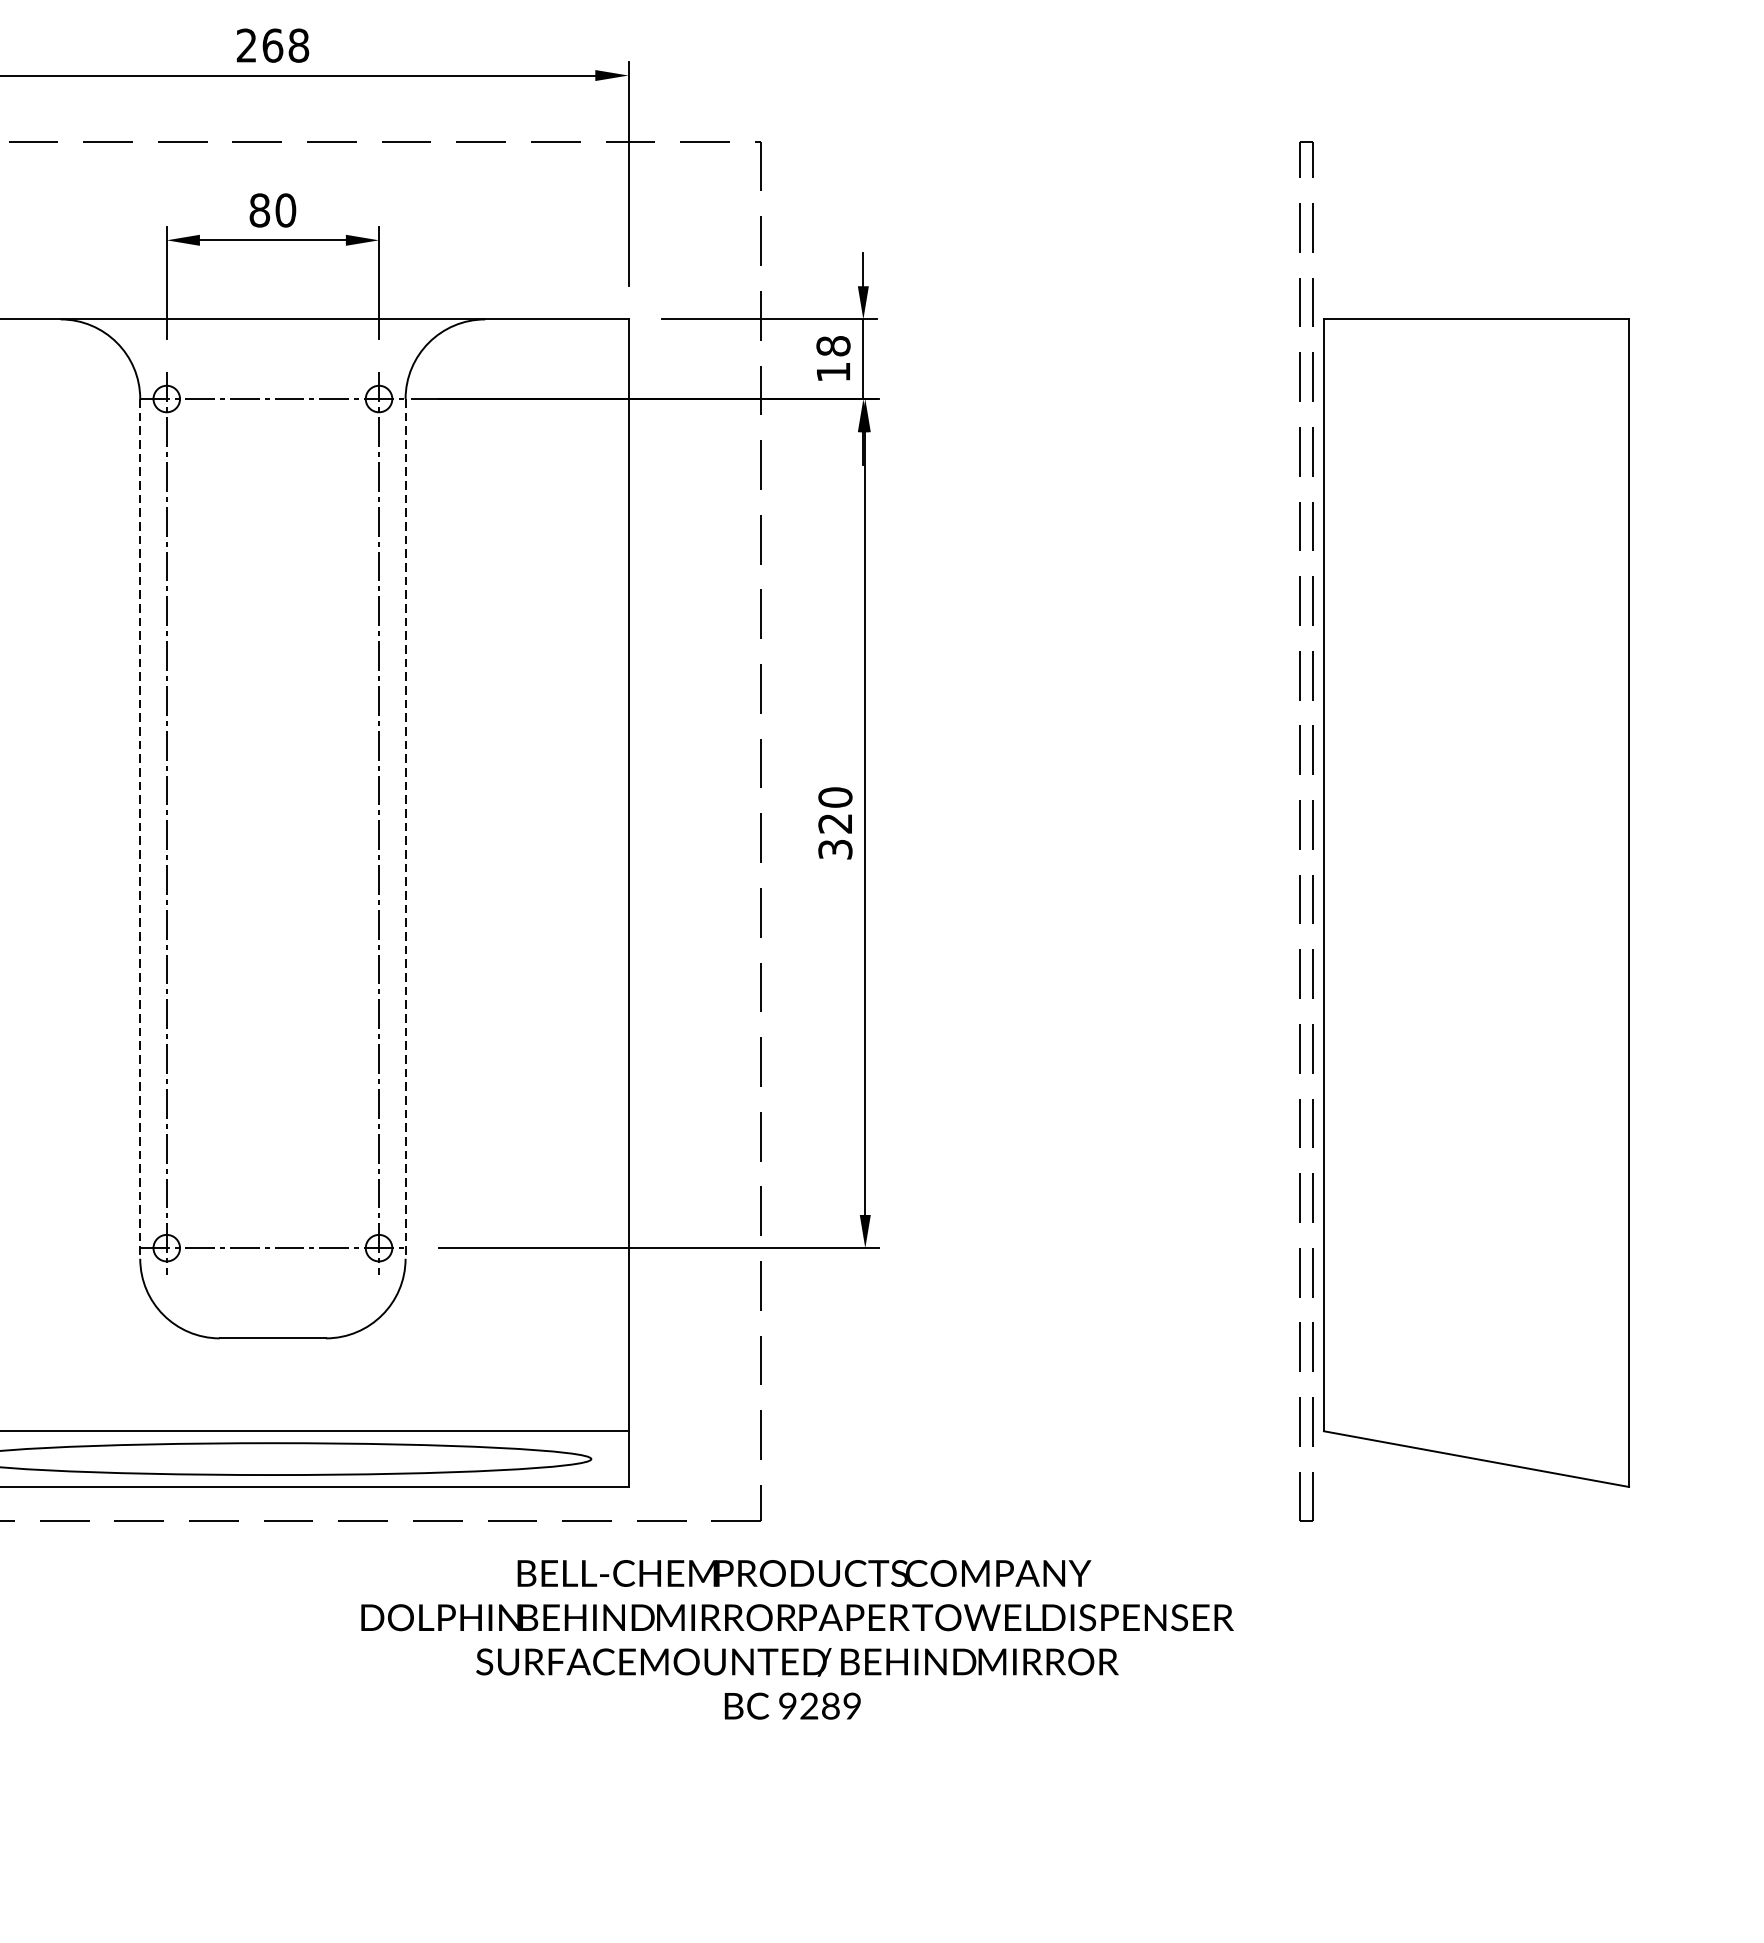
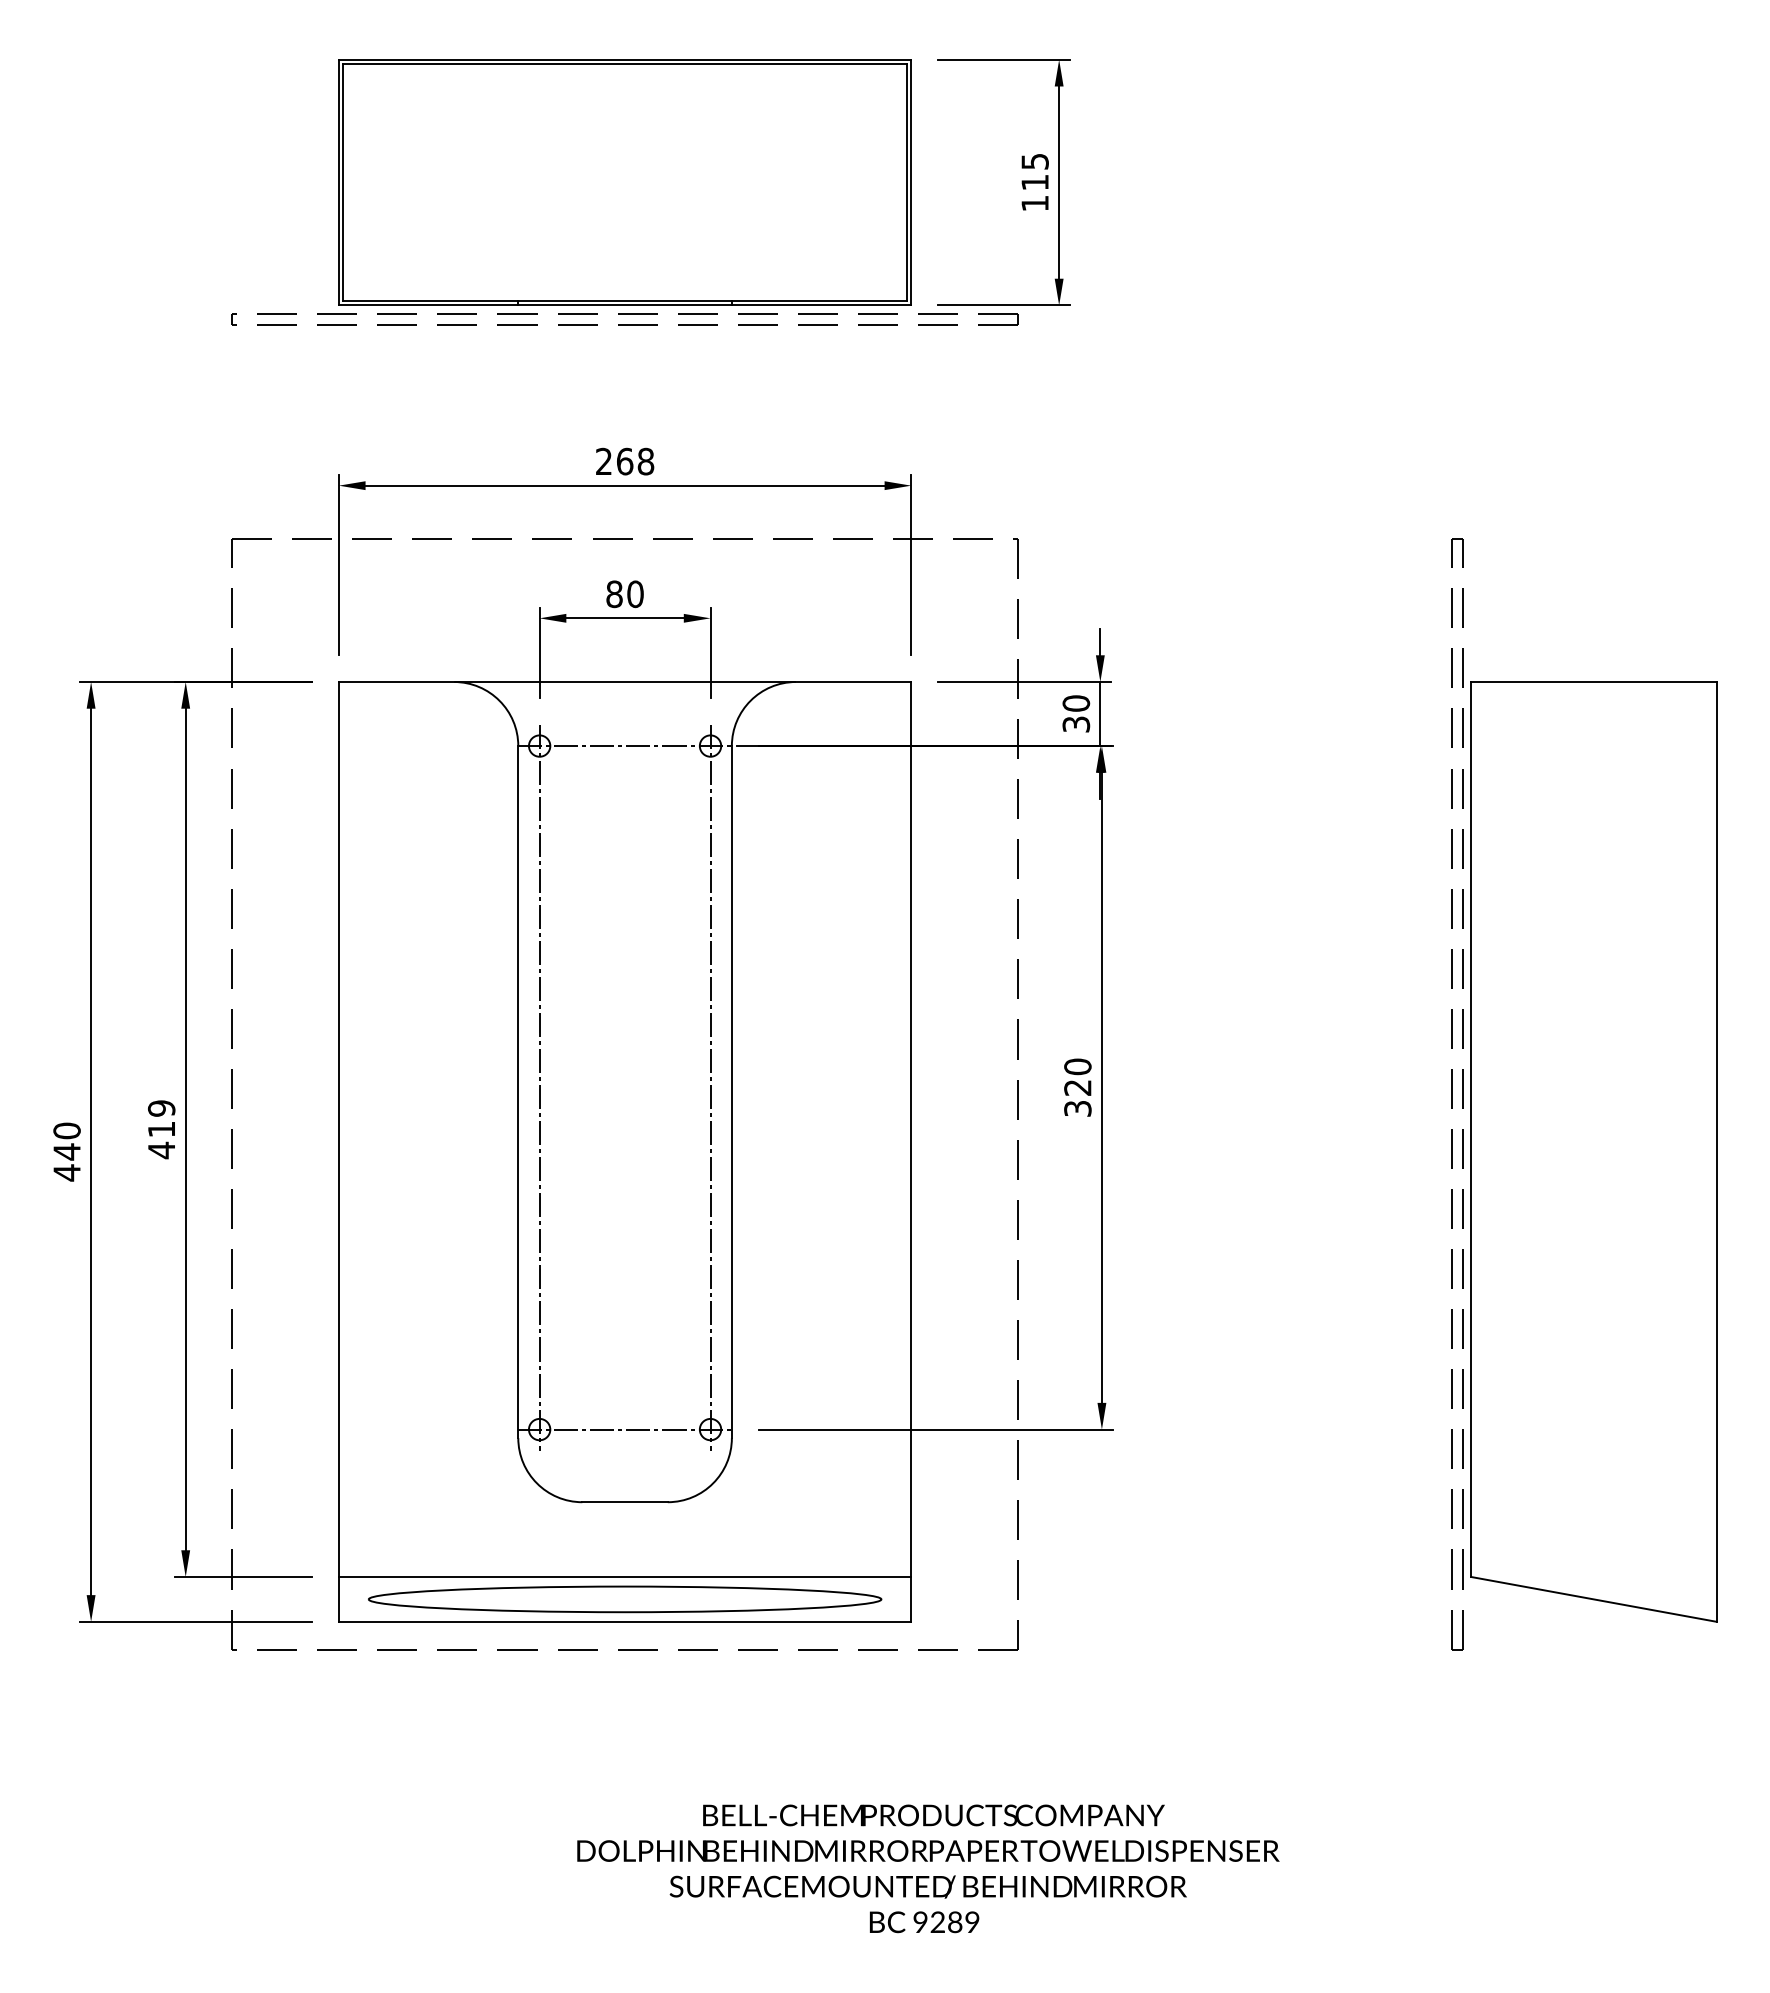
text: (833, 358) -> (1076, 713), 18 -> 30
line: (140, 829) -> (518, 1092), dashed -> solid
line: (405, 829) -> (731, 1092), dashed -> solid
text: (797, 1639) -> (928, 1868), moved

